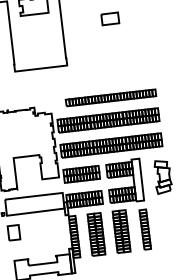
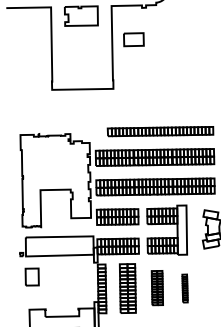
part: (109, 18) -> (133, 39), moved
part: (144, 229) -> (184, 288), size x0.6
part: (121, 231) -> (157, 287), size x0.7

